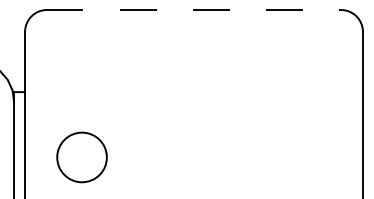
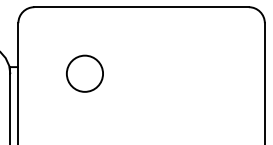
line: (195, 10) -> (142, 7), dashed -> solid
circle: (81, 157) -> (84, 73), moved

